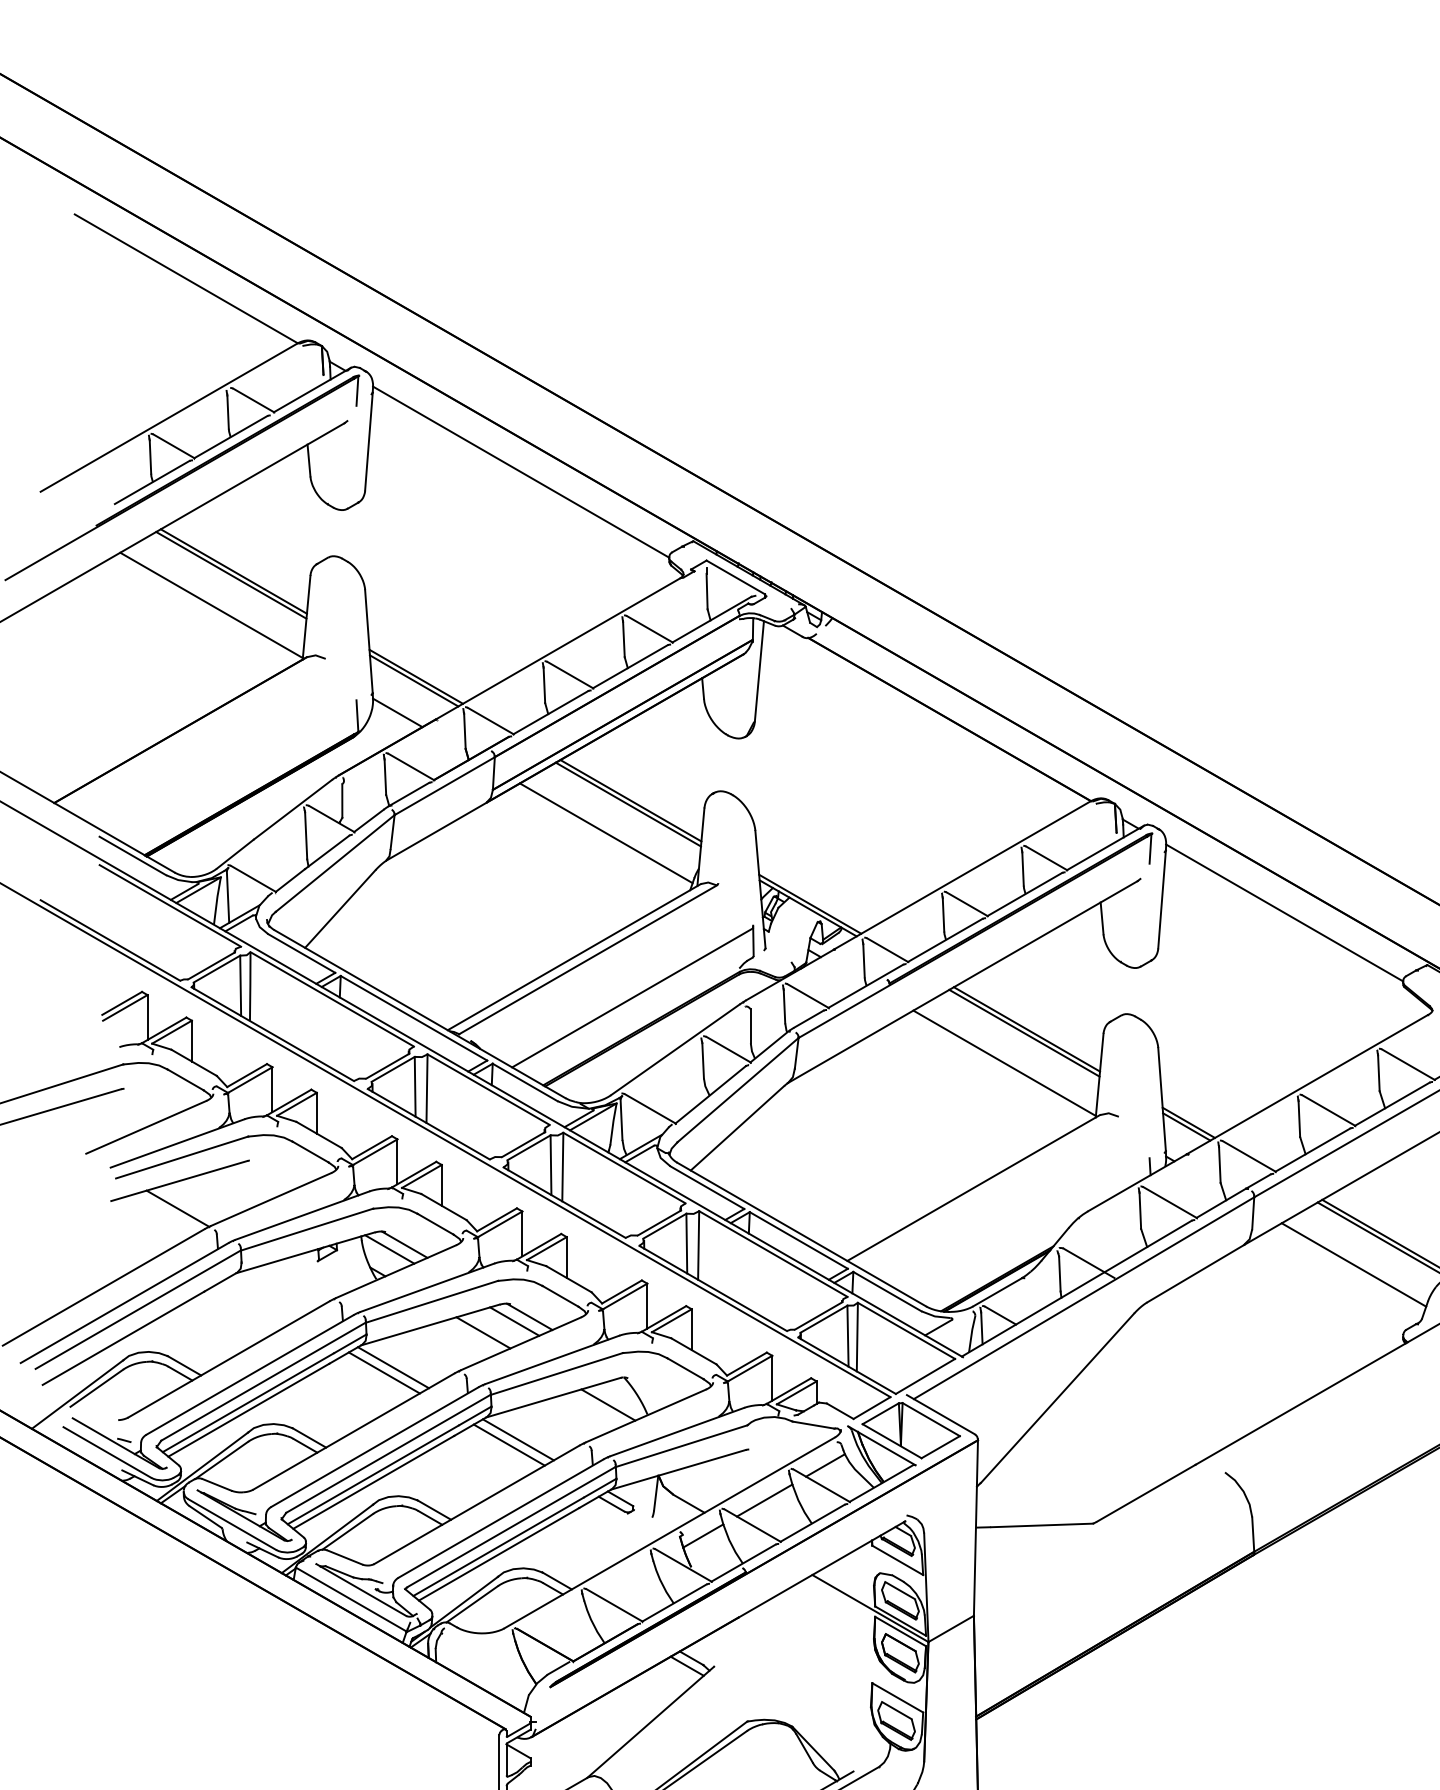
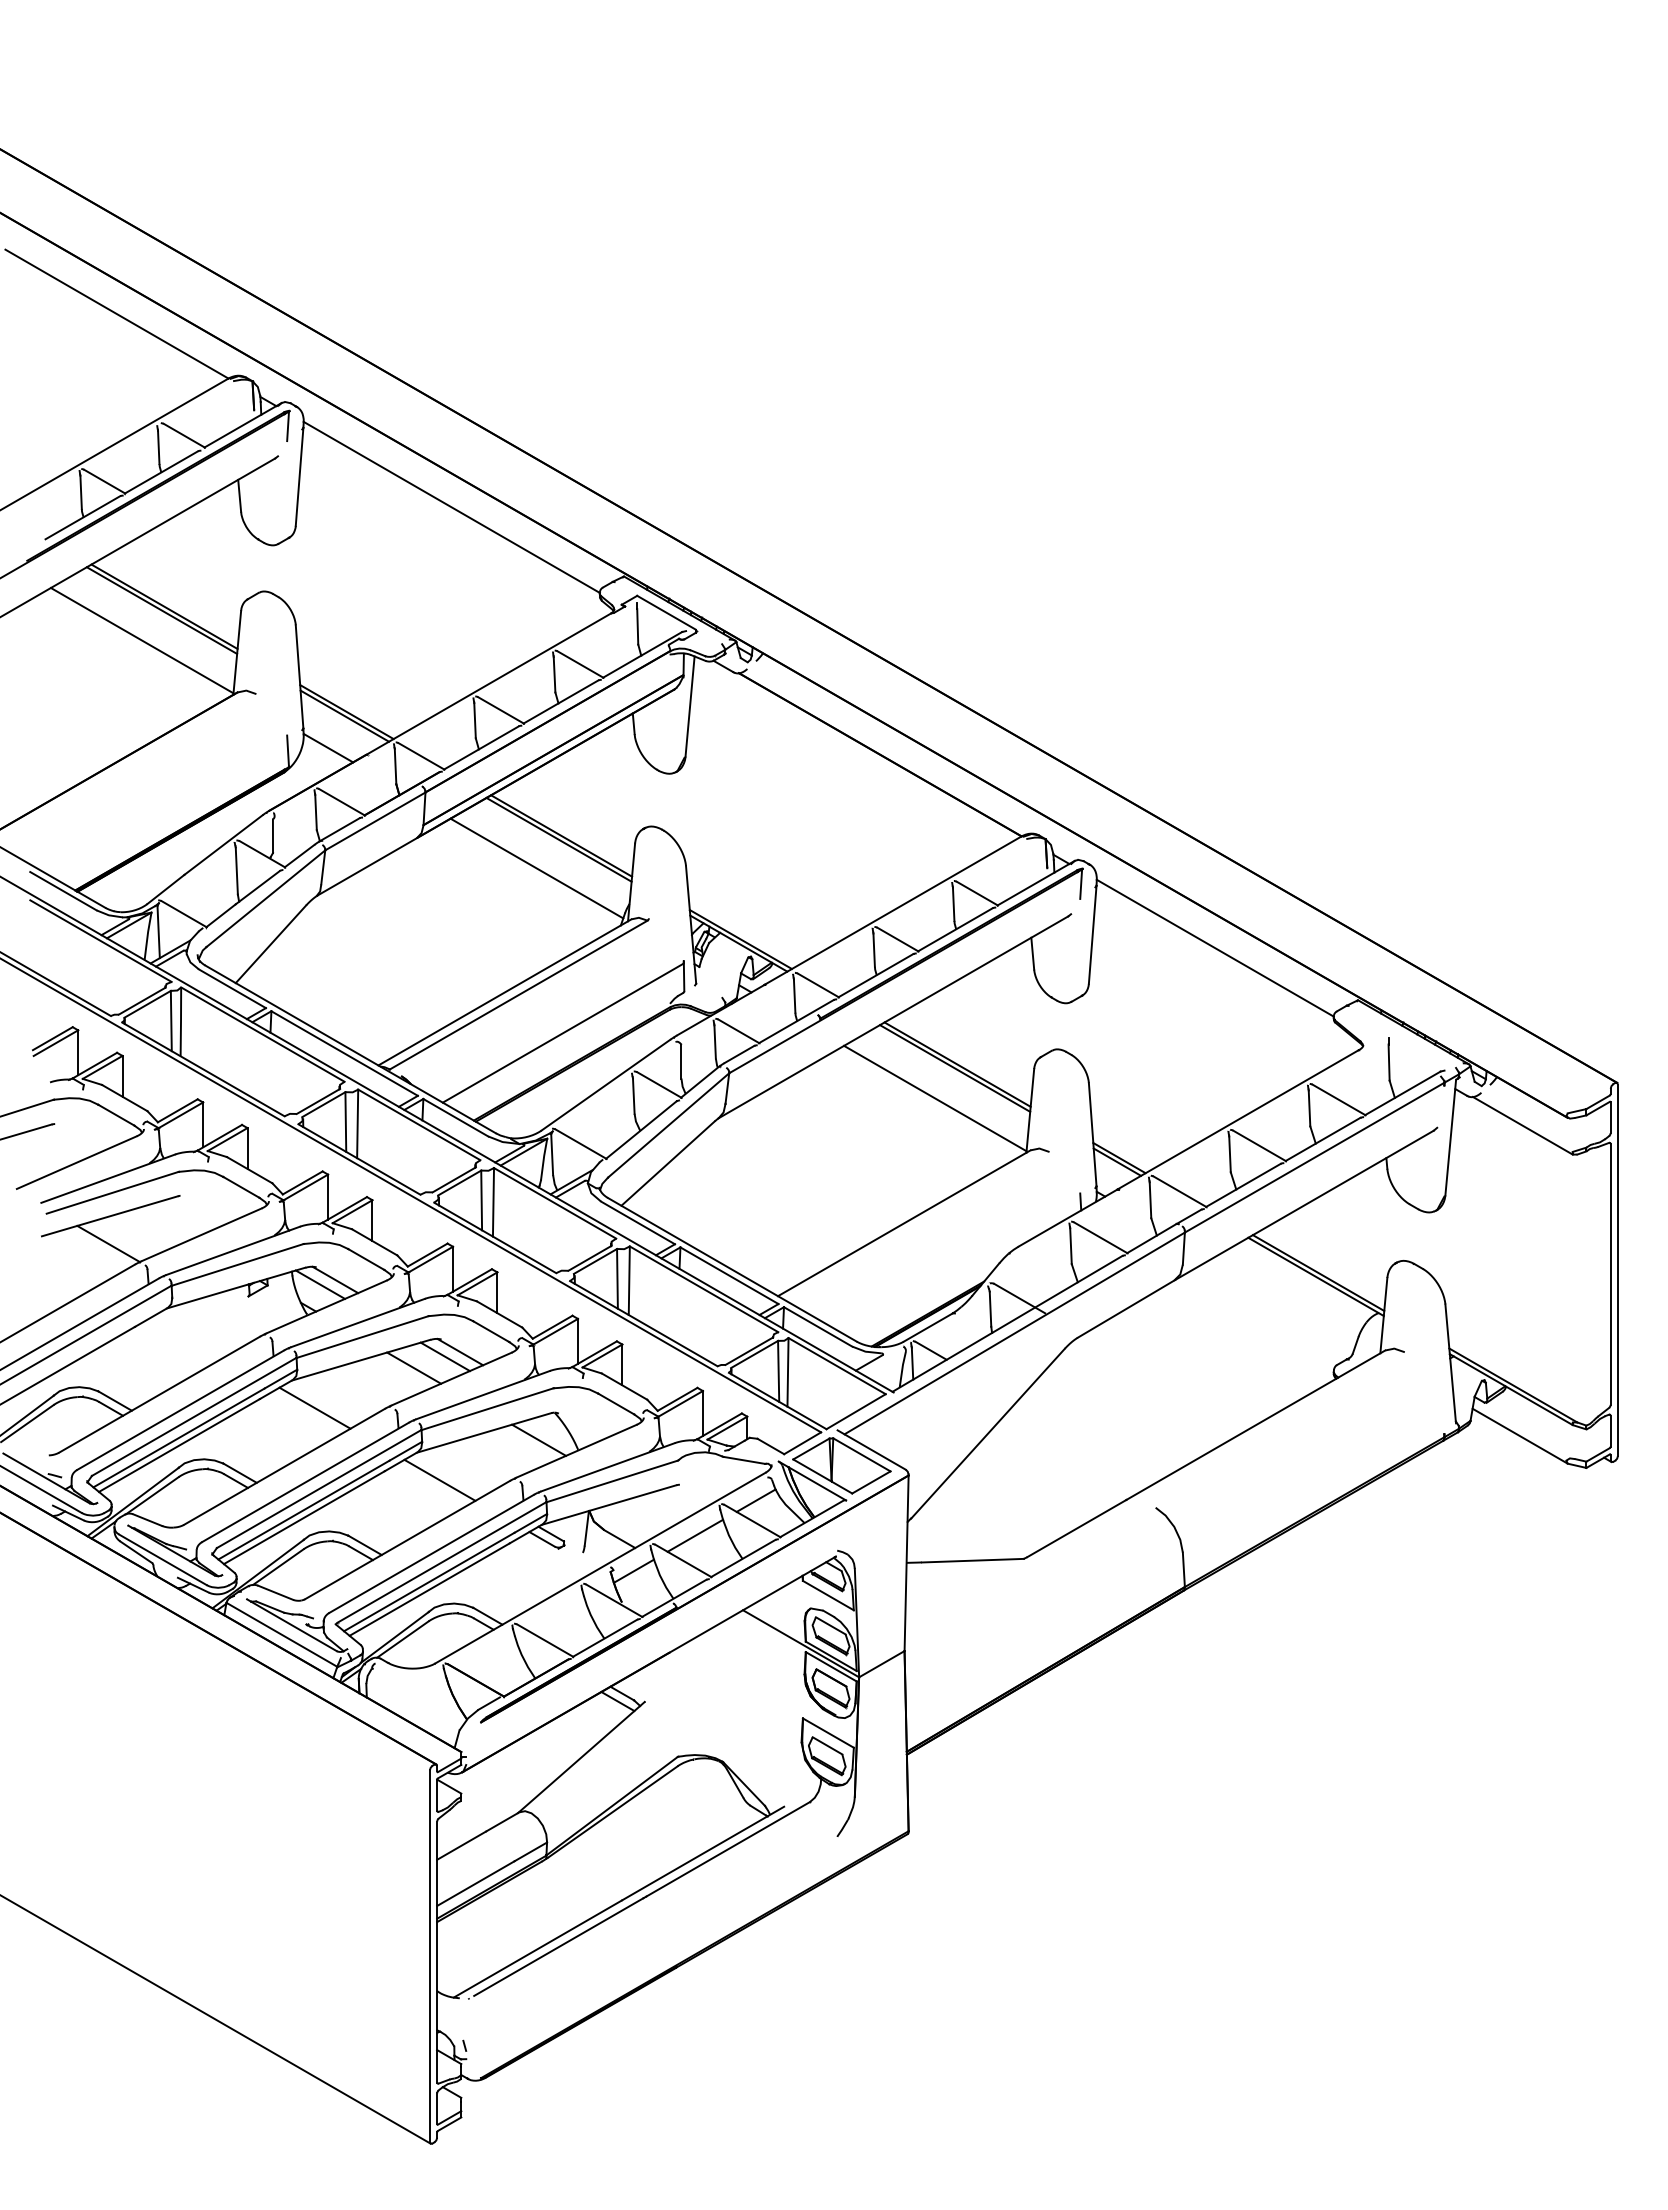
line: (1353, 1264) -> (1284, 1299), removed
line: (392, 1367) -> (323, 1402), removed
line: (517, 1439) -> (448, 1474), removed

